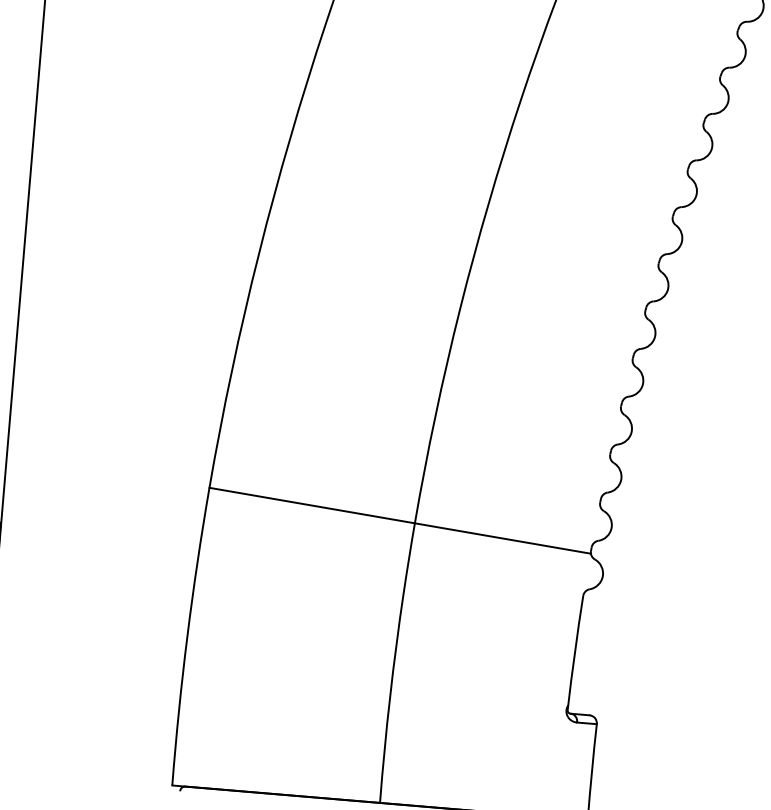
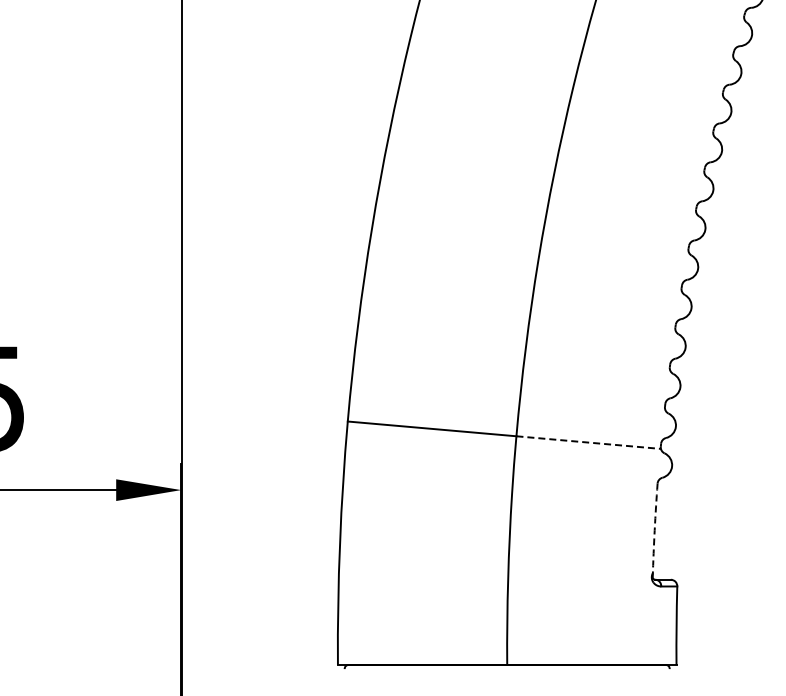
line: (502, 538) -> (588, 442), solid -> dashed
arc: (574, 653) -> (654, 530), solid -> dashed

